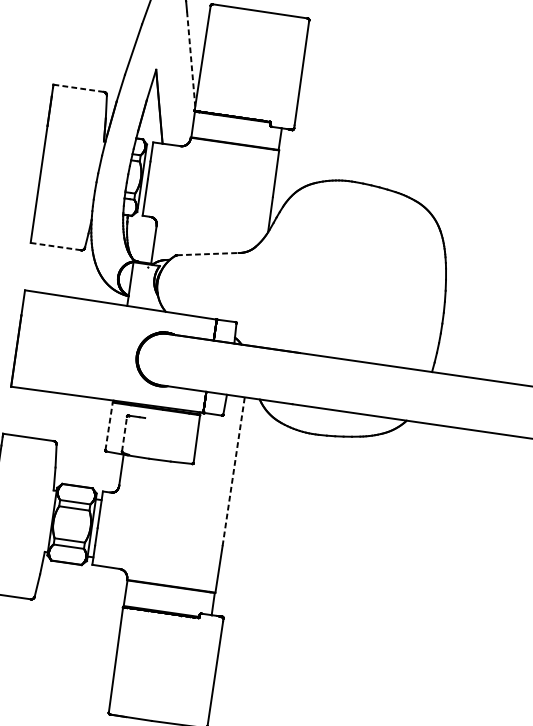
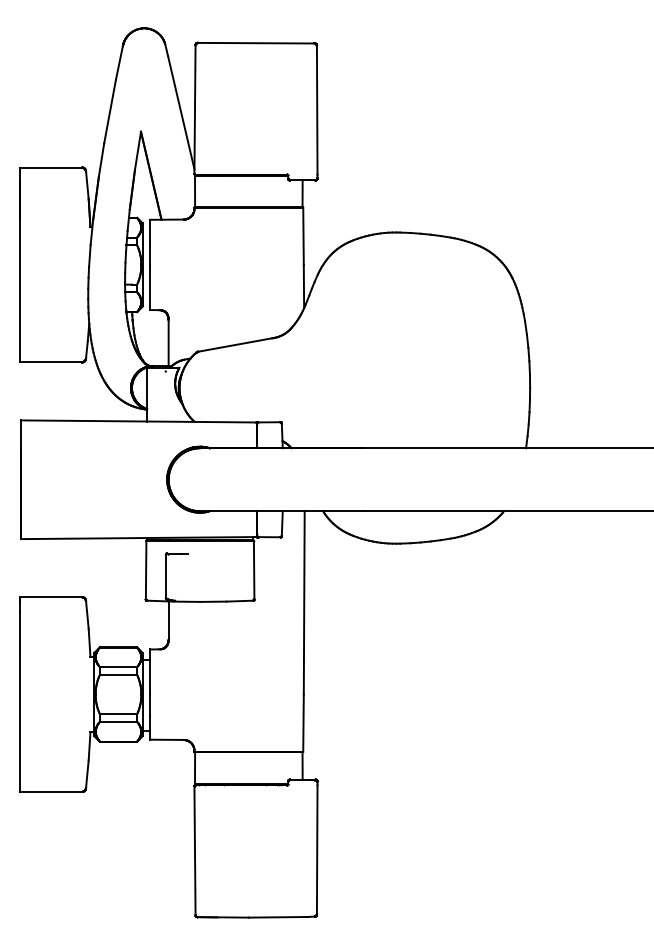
line: (191, 59) -> (181, 113), dashed -> solid
line: (78, 88) -> (50, 167), dashed -> solid
line: (55, 246) -> (50, 362), dashed -> solid
line: (208, 253) -> (235, 344), dashed -> solid
line: (109, 426) -> (146, 569), dashed -> solid
line: (124, 433) -> (166, 575), dashed -> solid
line: (233, 471) -> (304, 602), dashed -> solid

